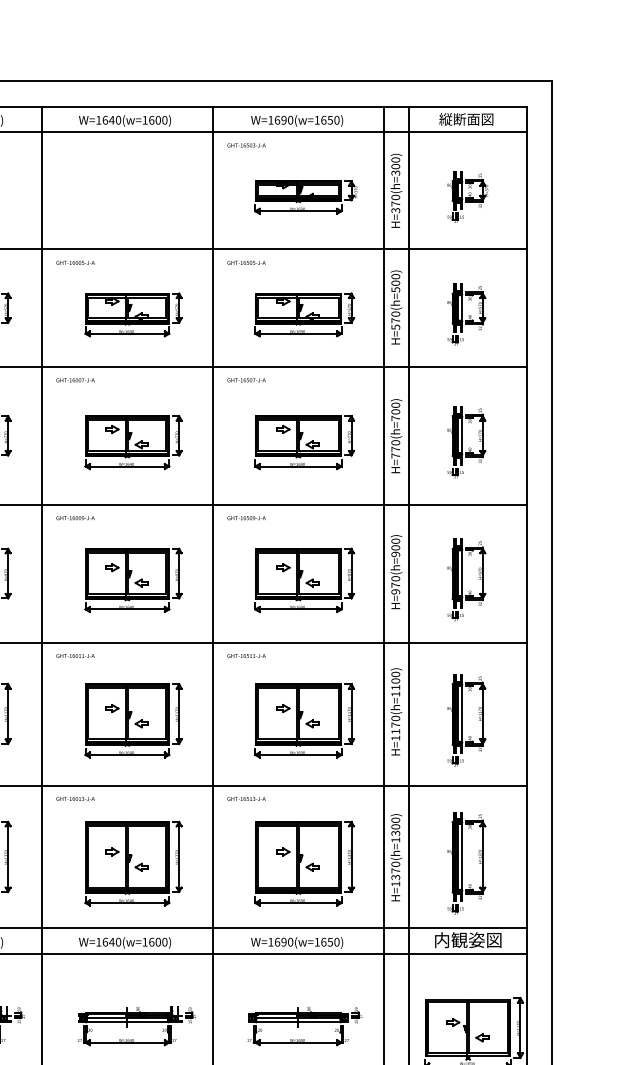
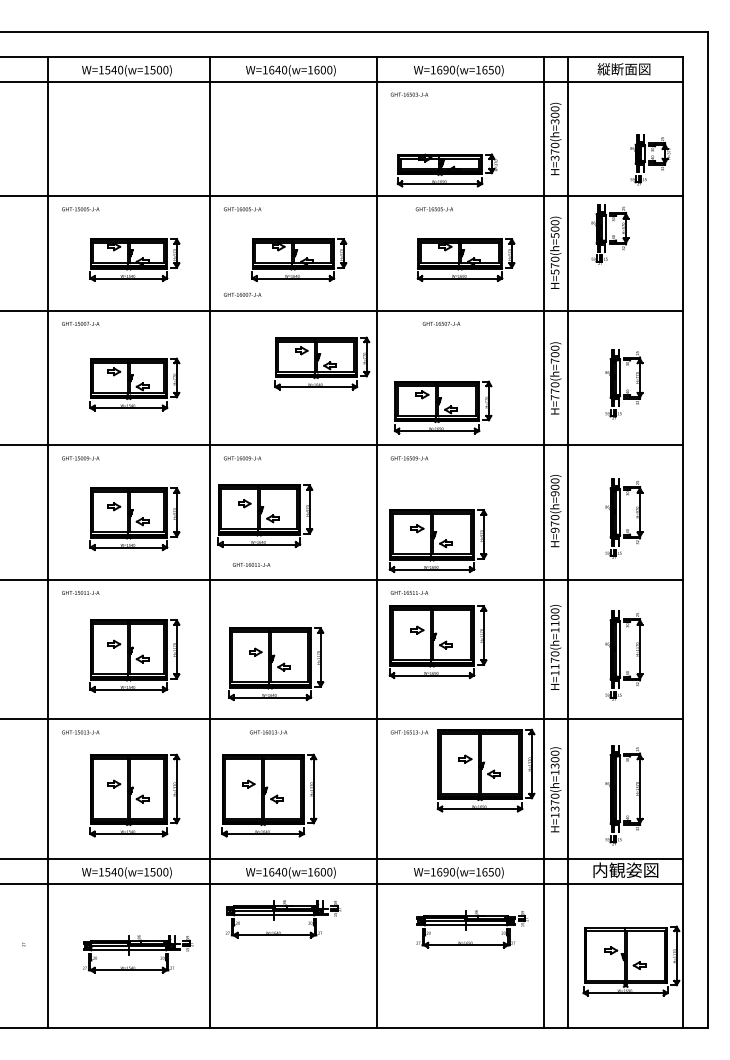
part: (467, 196) -> (650, 159), moved
part: (304, 197) -> (446, 170), moved
text: (245, 263) -> (433, 209), moved
part: (466, 314) -> (610, 234), moved
text: (75, 379) -> (242, 294), moved
text: (246, 379) -> (441, 323), moved
part: (133, 442) -> (322, 363), moved
part: (303, 442) -> (442, 407), moved
part: (133, 580) -> (265, 516), moved
part: (303, 580) -> (437, 541), moved
text: (75, 655) -> (251, 564), moved
part: (133, 721) -> (276, 664), moved
part: (303, 721) -> (437, 642), moved
text: (75, 799) -> (268, 732), moved
part: (133, 863) -> (269, 795), moved
part: (303, 863) -> (485, 770), moved
part: (136, 1026) -> (283, 919), moved
part: (304, 1026) -> (472, 929), moved

